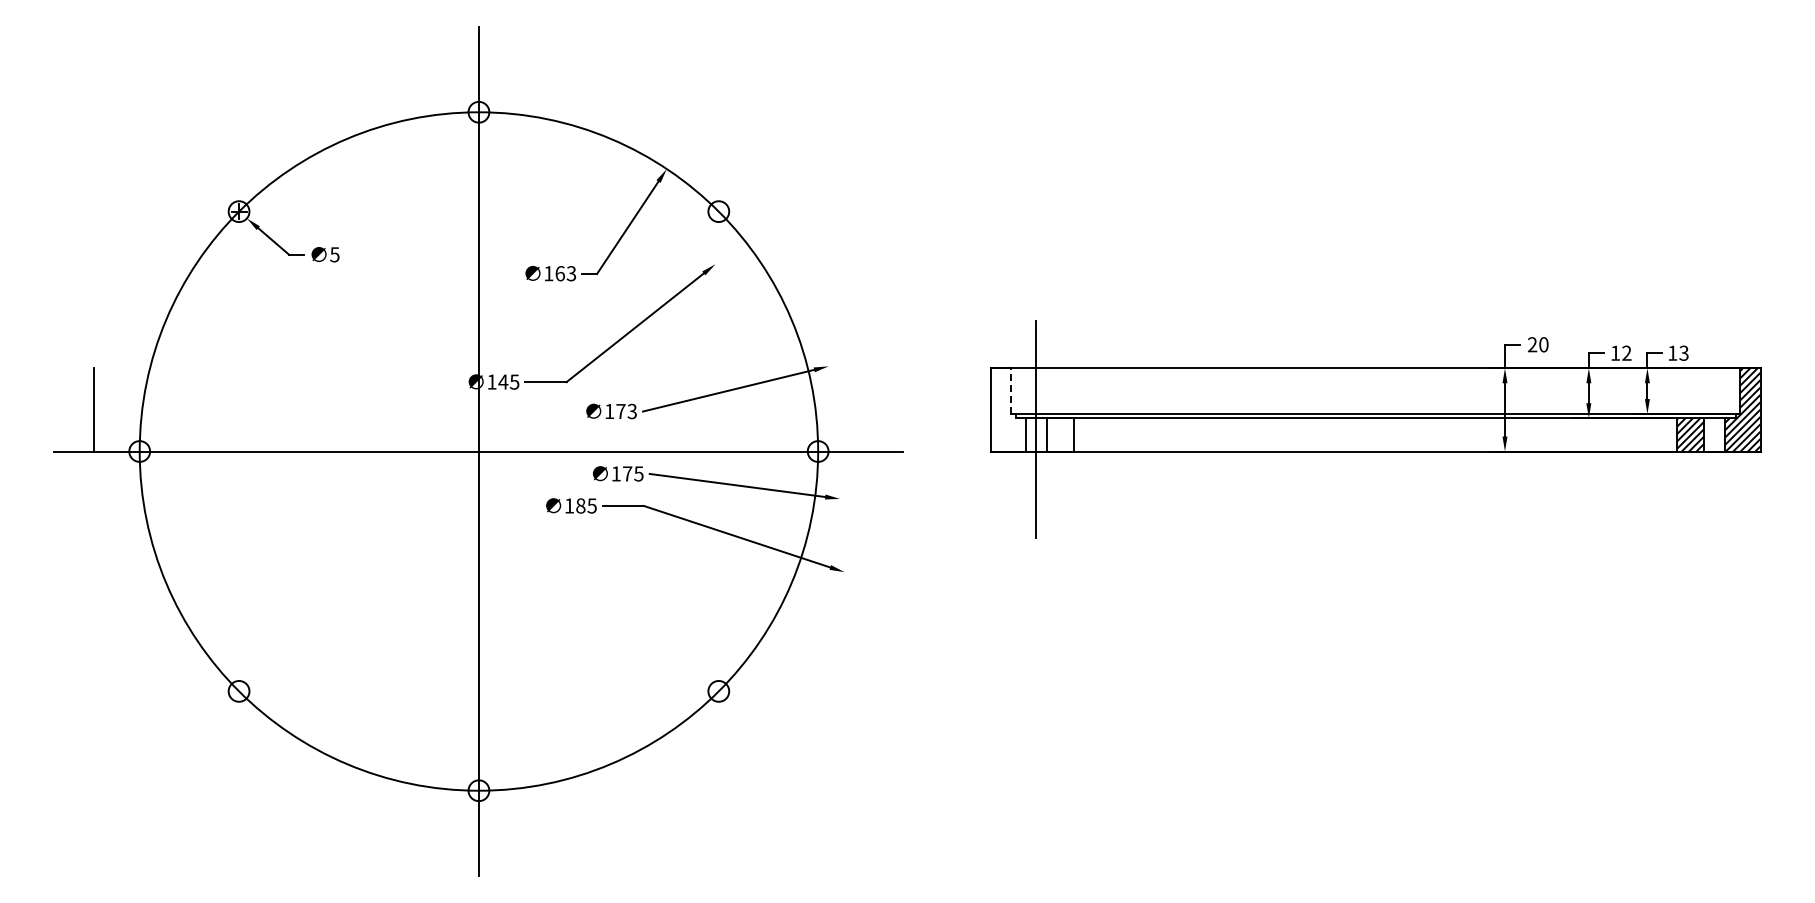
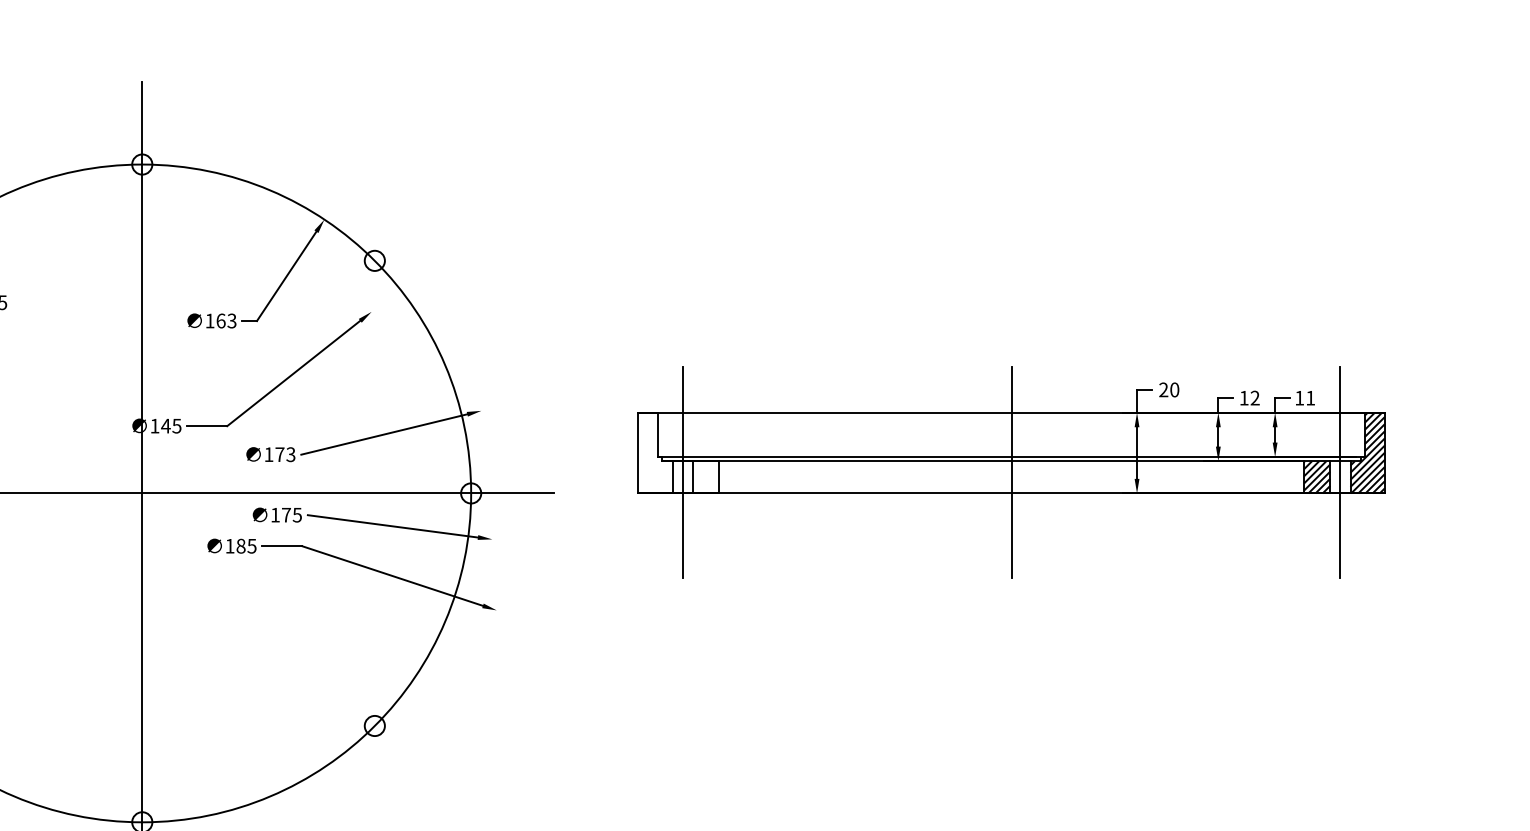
text: (1683, 352) -> (1310, 397), 13 -> 11
line: (1011, 391) -> (658, 435), dashed -> solid
line: (1375, 429) -> (1011, 472), added
line: (1714, 429) -> (1340, 472), added

